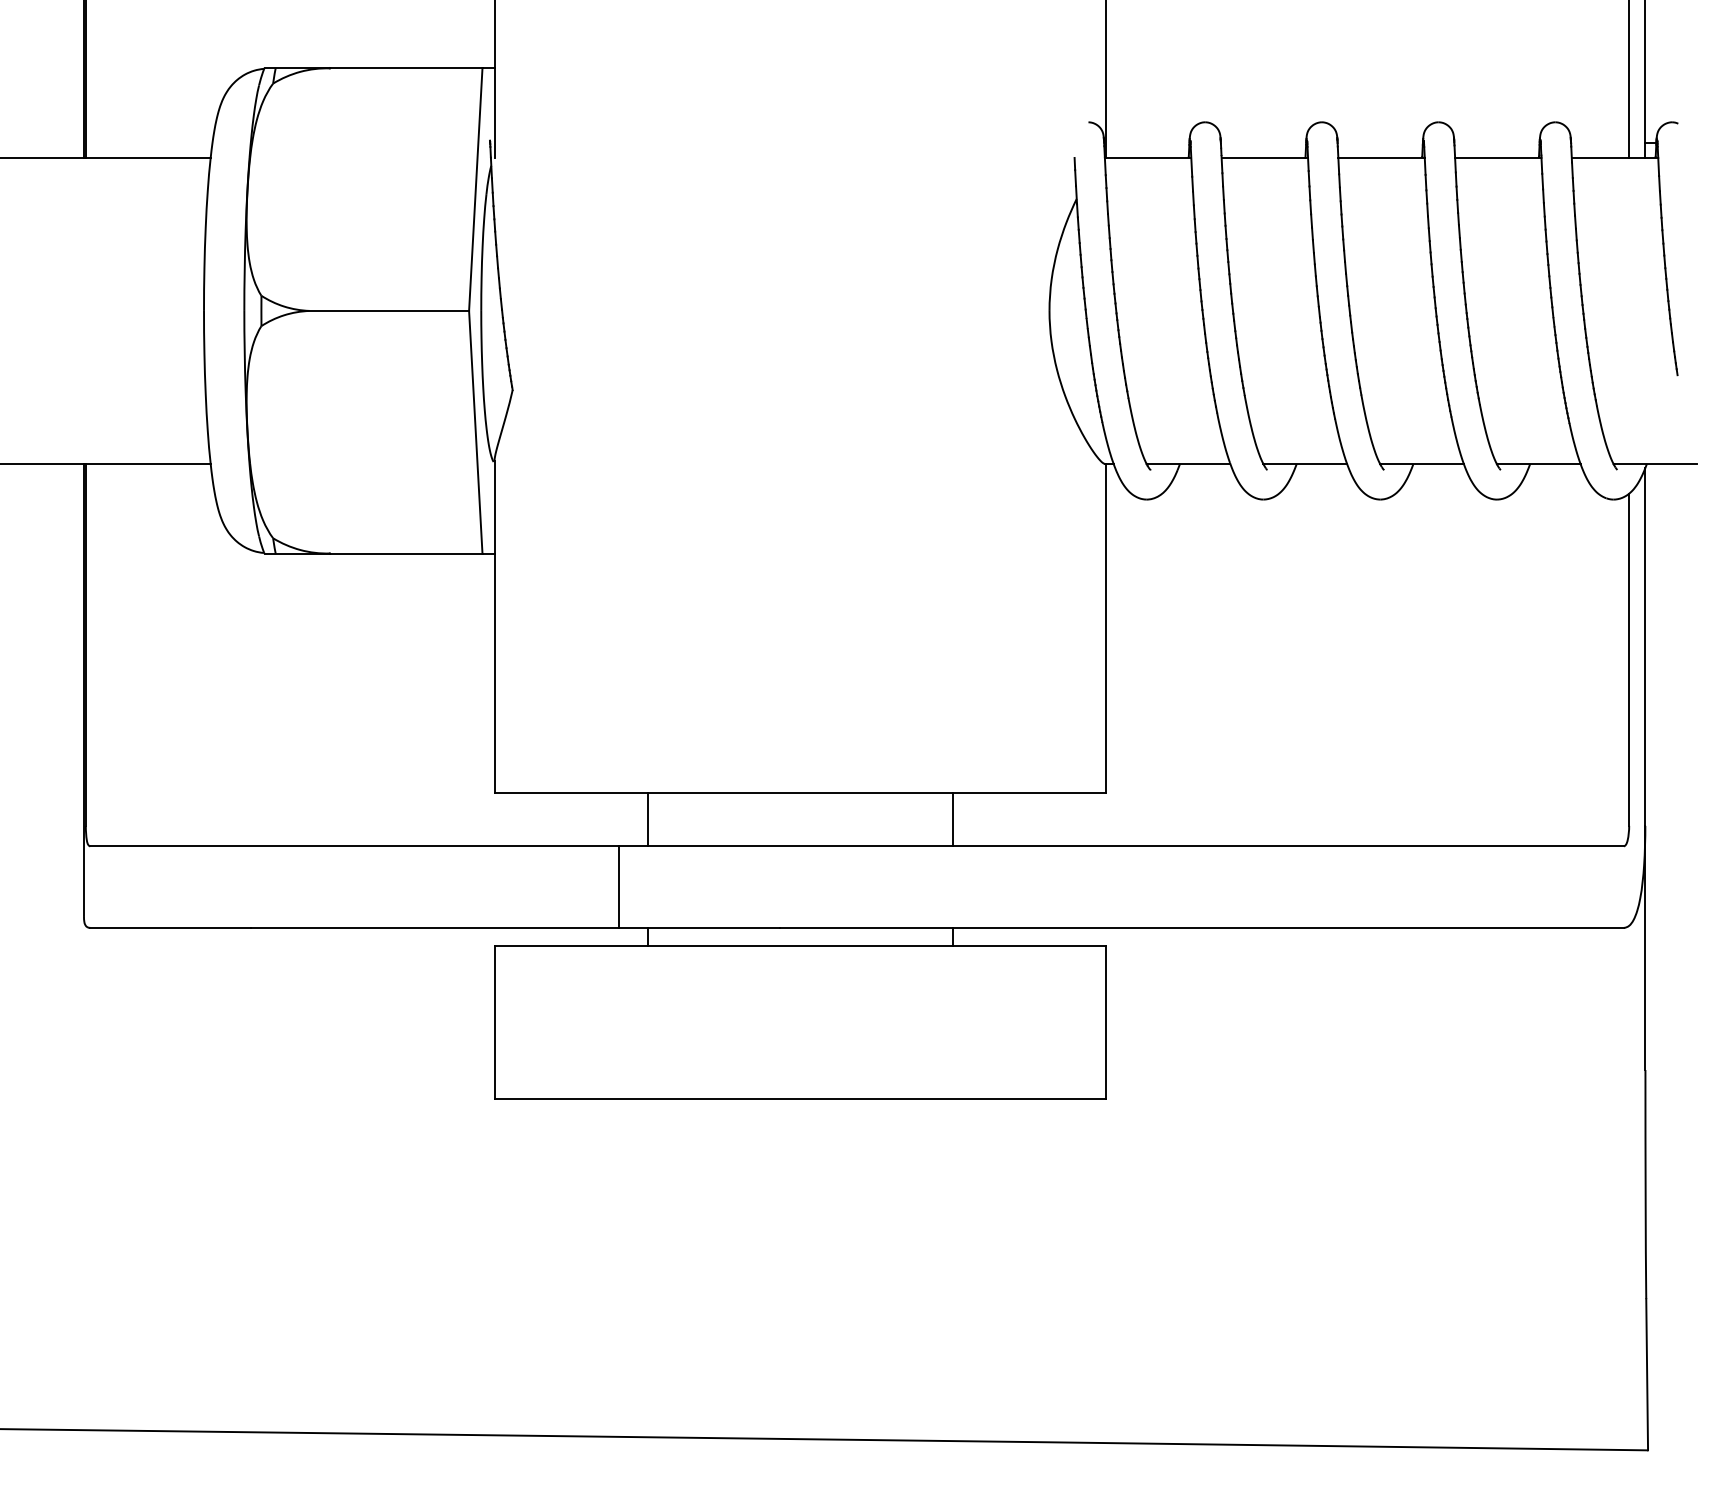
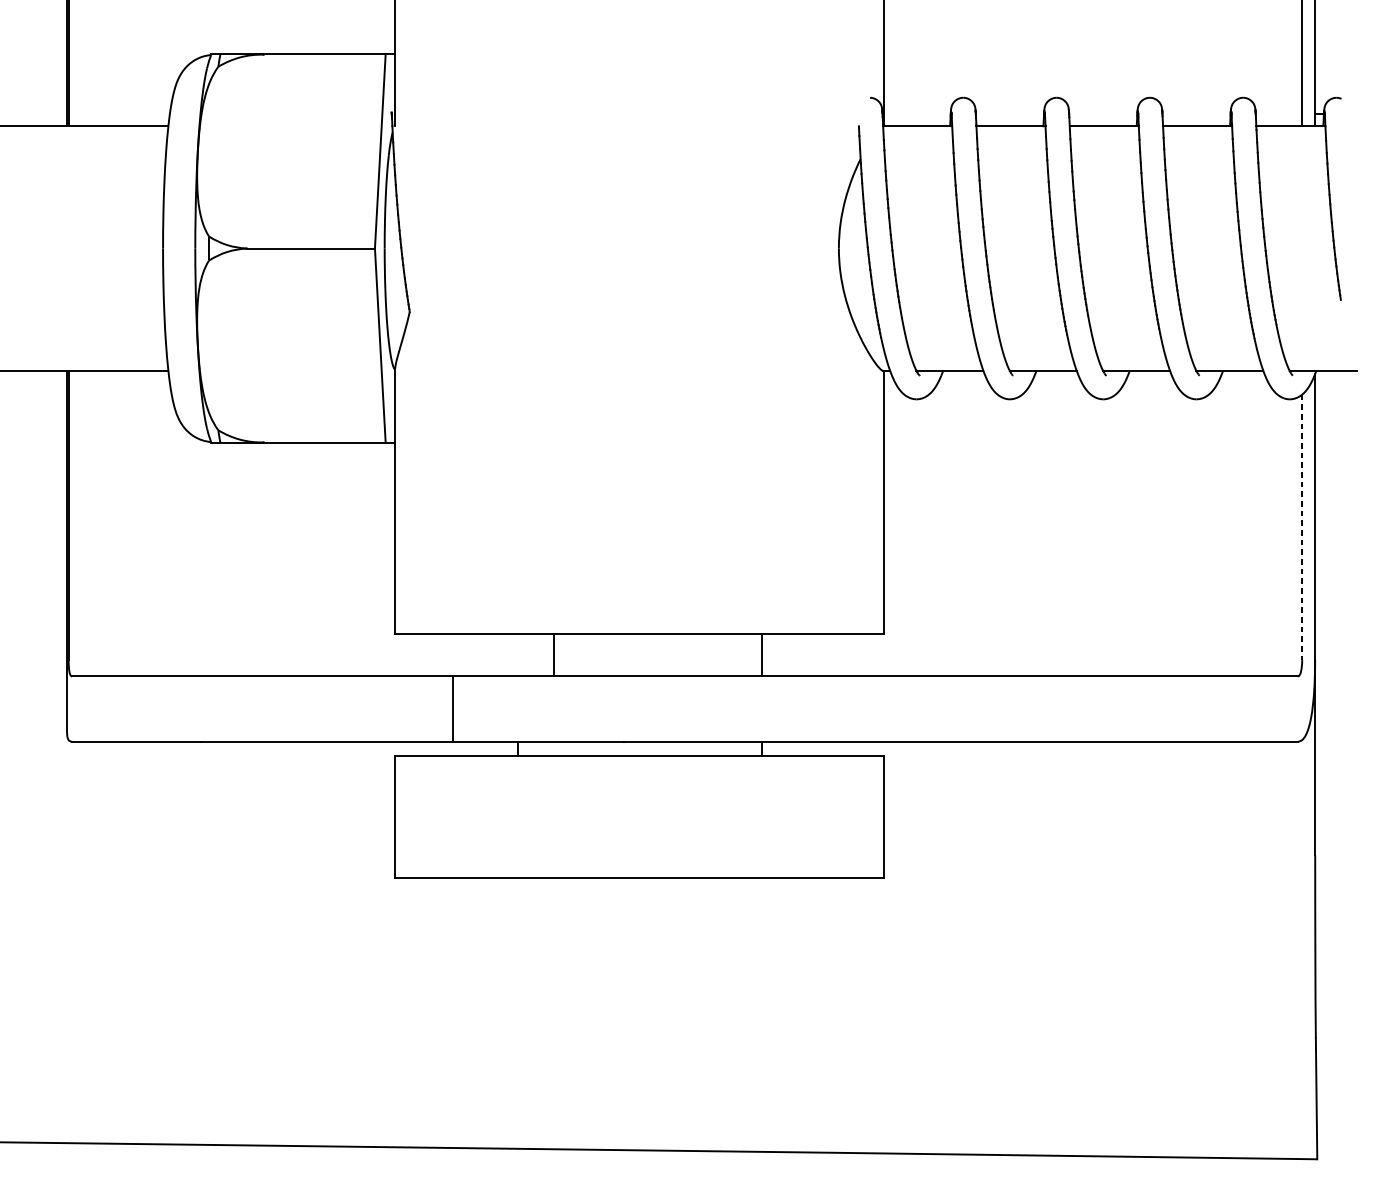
line: (1629, 660) -> (1302, 527), solid -> dashed
line: (647, 819) -> (554, 655), moved
line: (619, 886) -> (453, 708), moved

